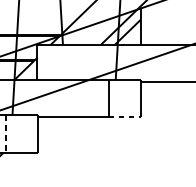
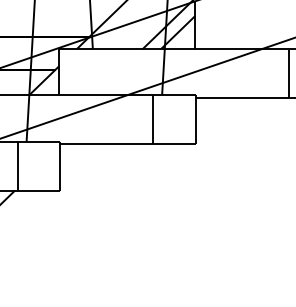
line: (125, 117) -> (174, 144), dashed -> solid
line: (5, 134) -> (17, 166), dashed -> solid

